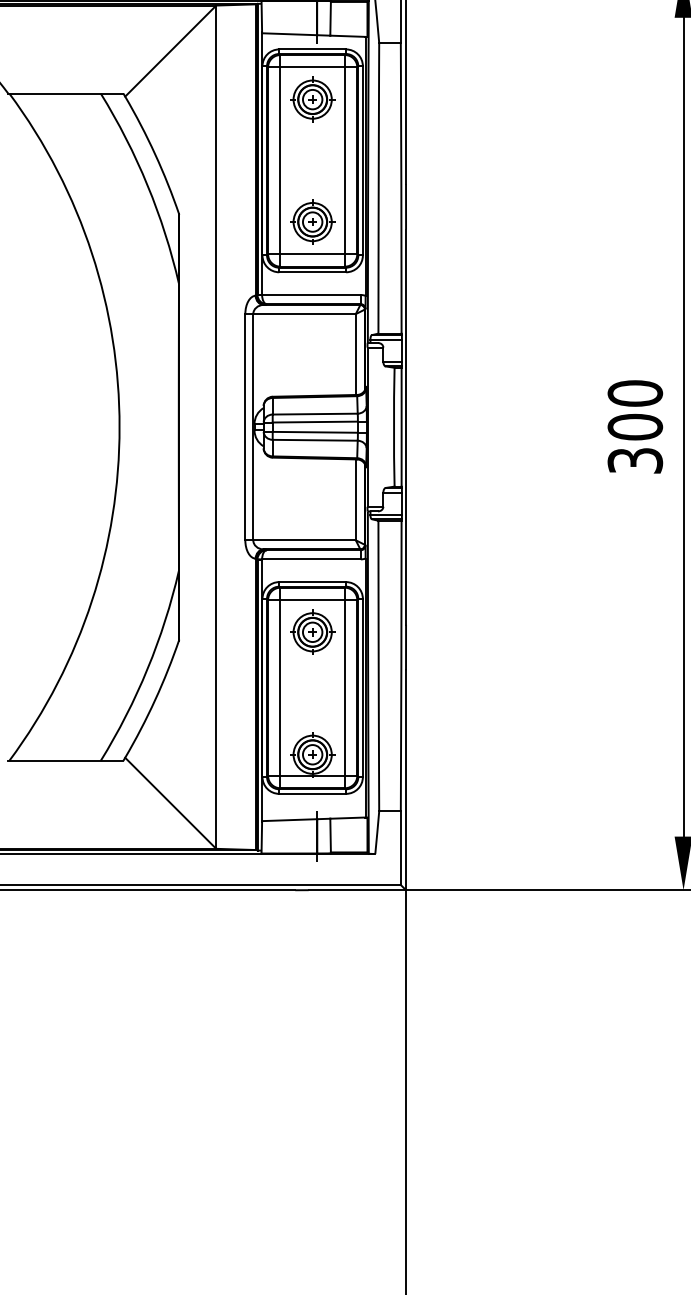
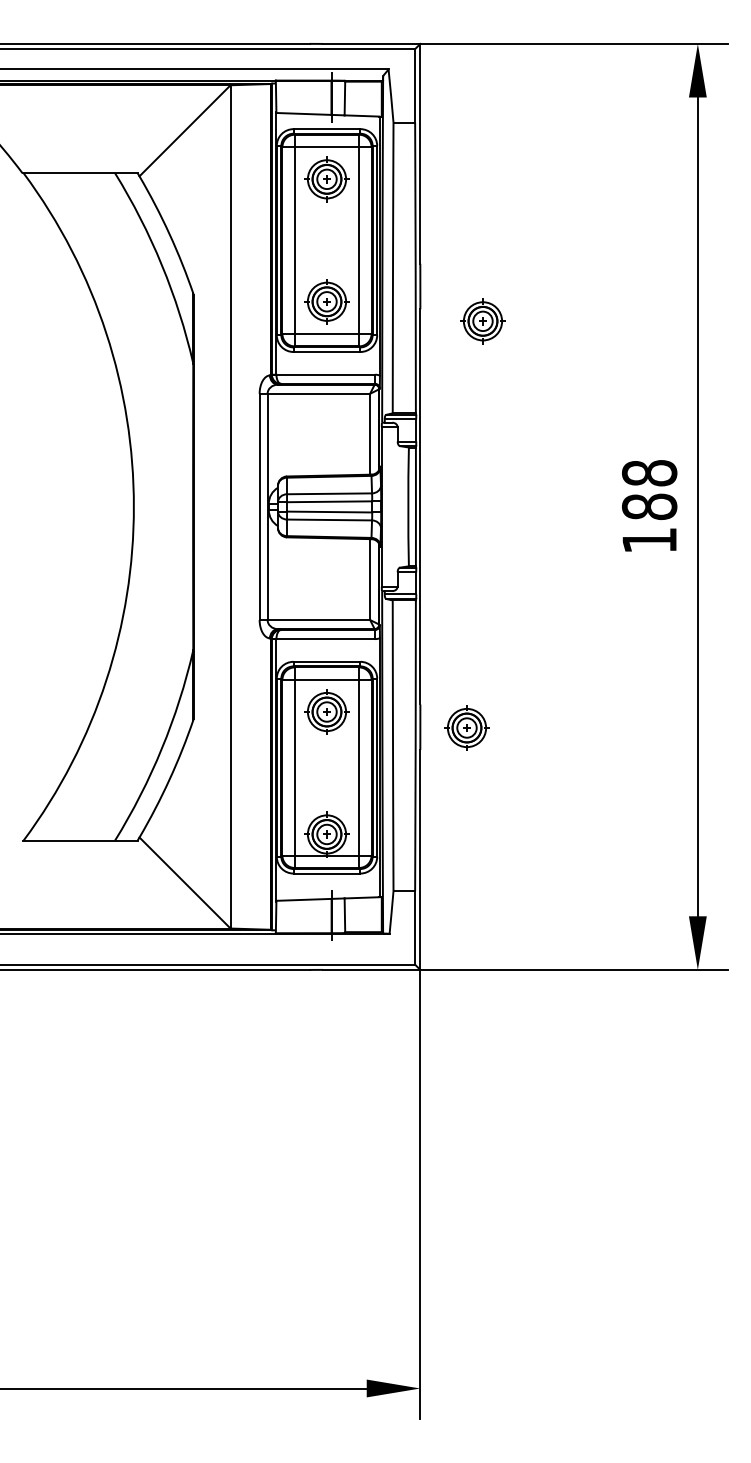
part: (468, 241) -> (482, 321), added
text: (635, 426) -> (649, 506), 300 -> 188
part: (452, 647) -> (466, 727), added

